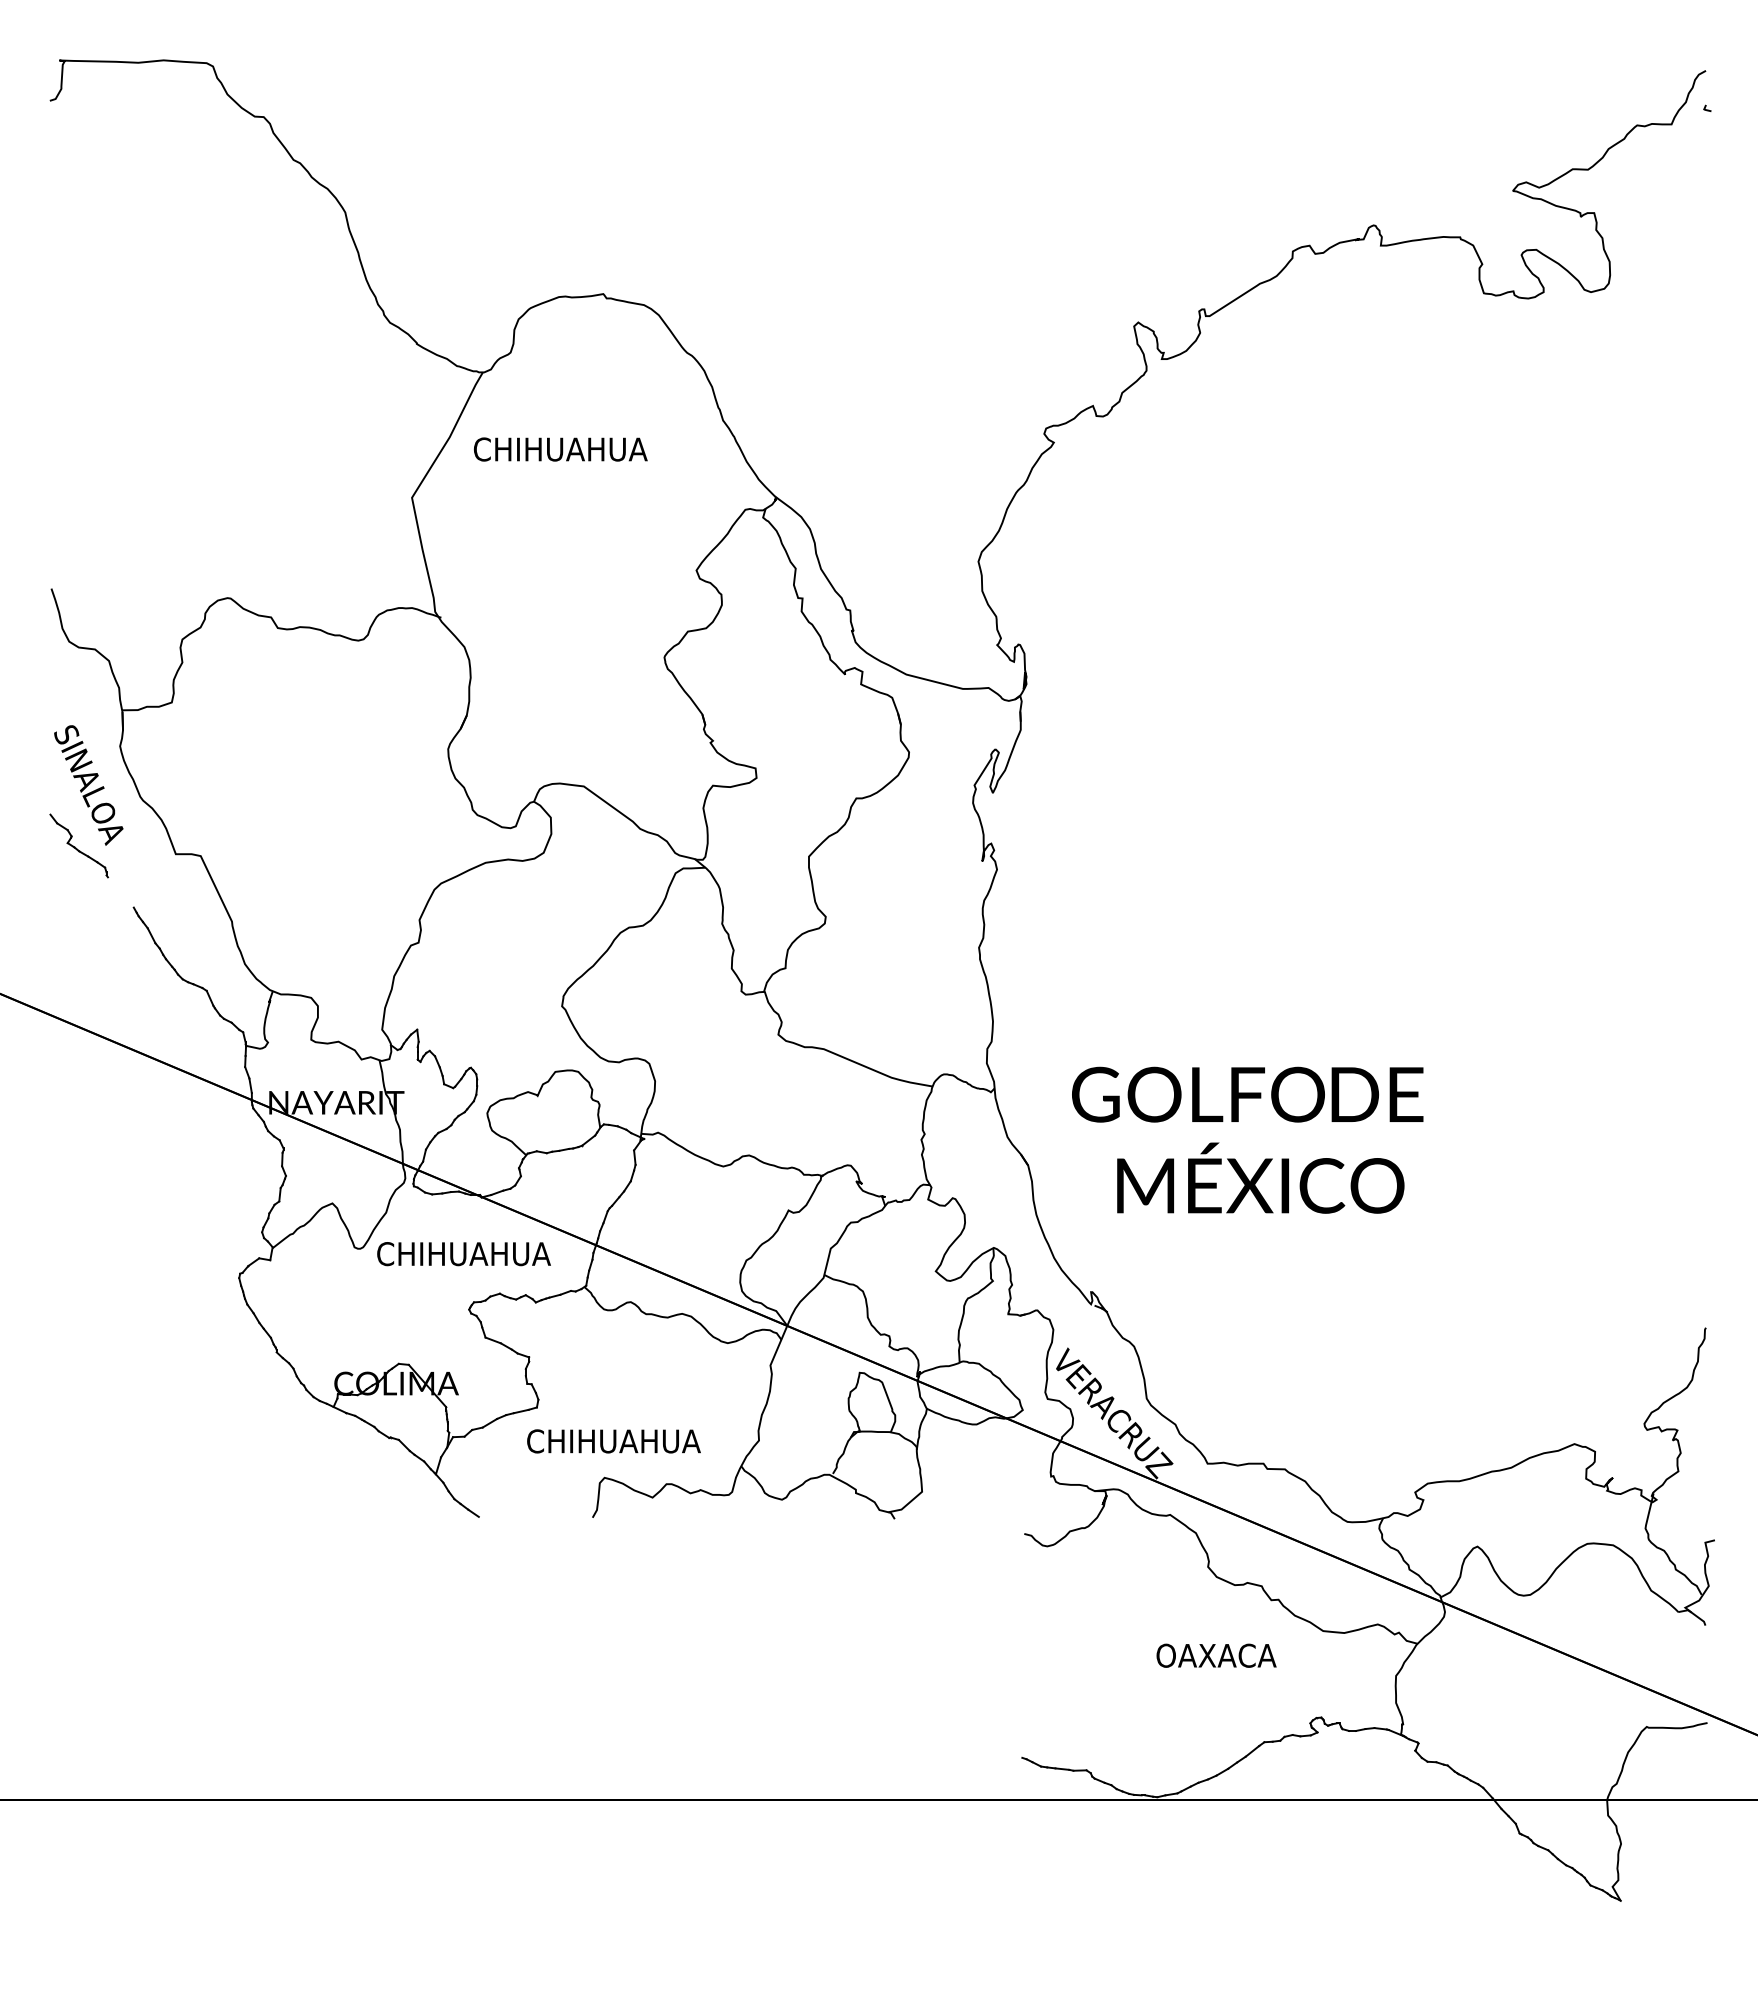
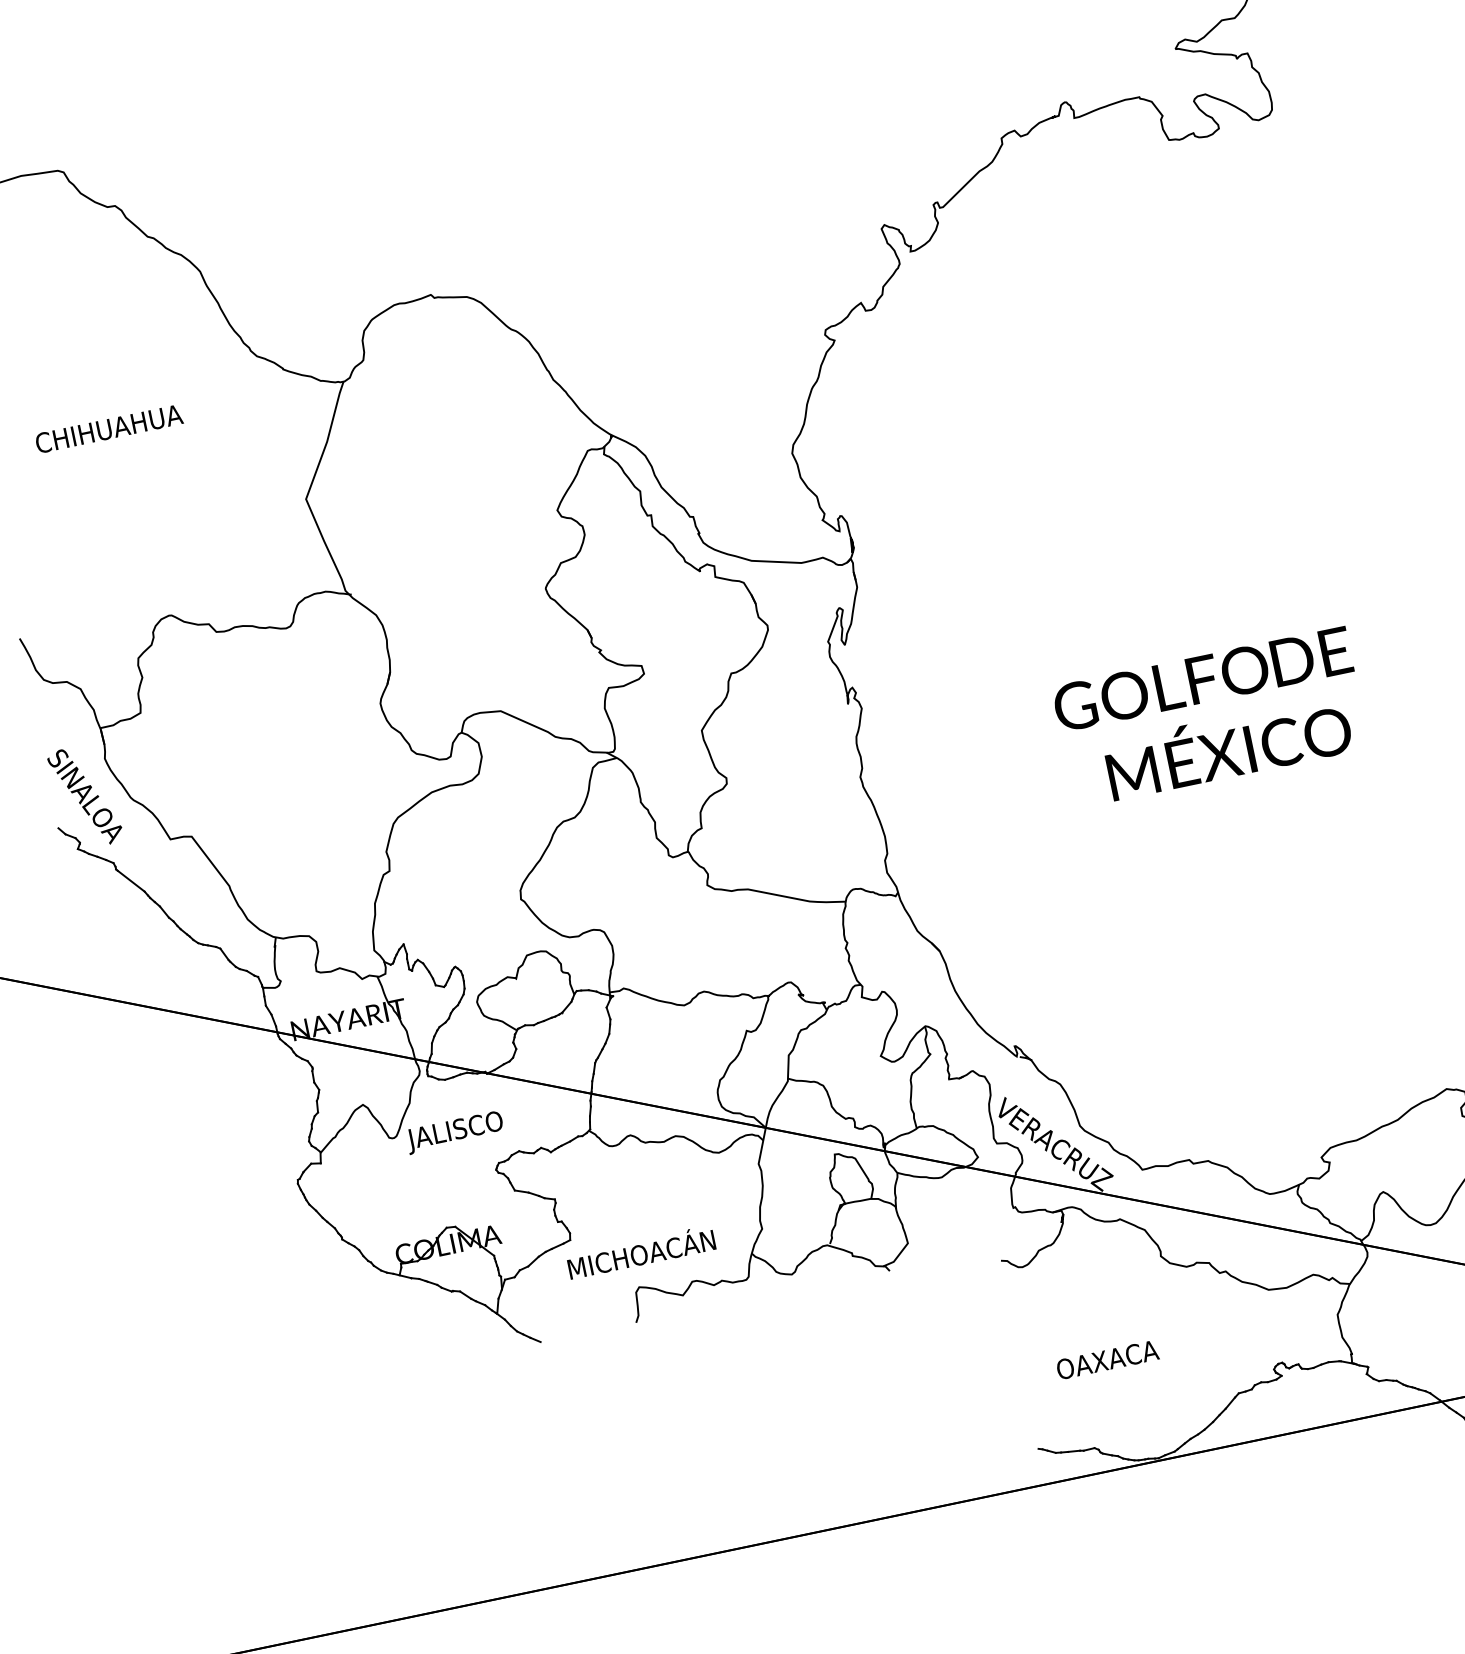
text: (560, 449) -> (108, 429), moved
line: (120, 892) -> (130, 881), added
text: (1247, 1139) -> (1210, 716), moved
text: (462, 1257) -> (481, 1127), CHIHUAHUA -> JALISCO
text: (614, 1438) -> (640, 1252), CHIHUAHUA -> MICHOACÁN
text: (1216, 1655) -> (1107, 1359), moved

